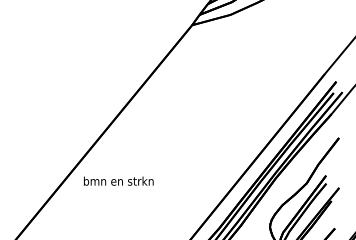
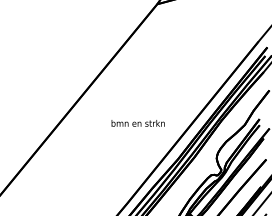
text: (117, 181) -> (137, 123), moved

